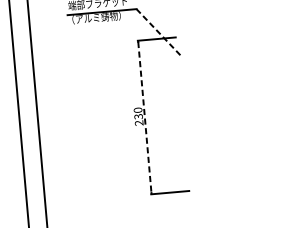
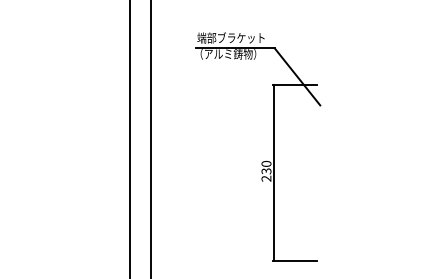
line: (158, 31) -> (297, 76), dashed -> solid
line: (144, 117) -> (273, 172), dashed -> solid

